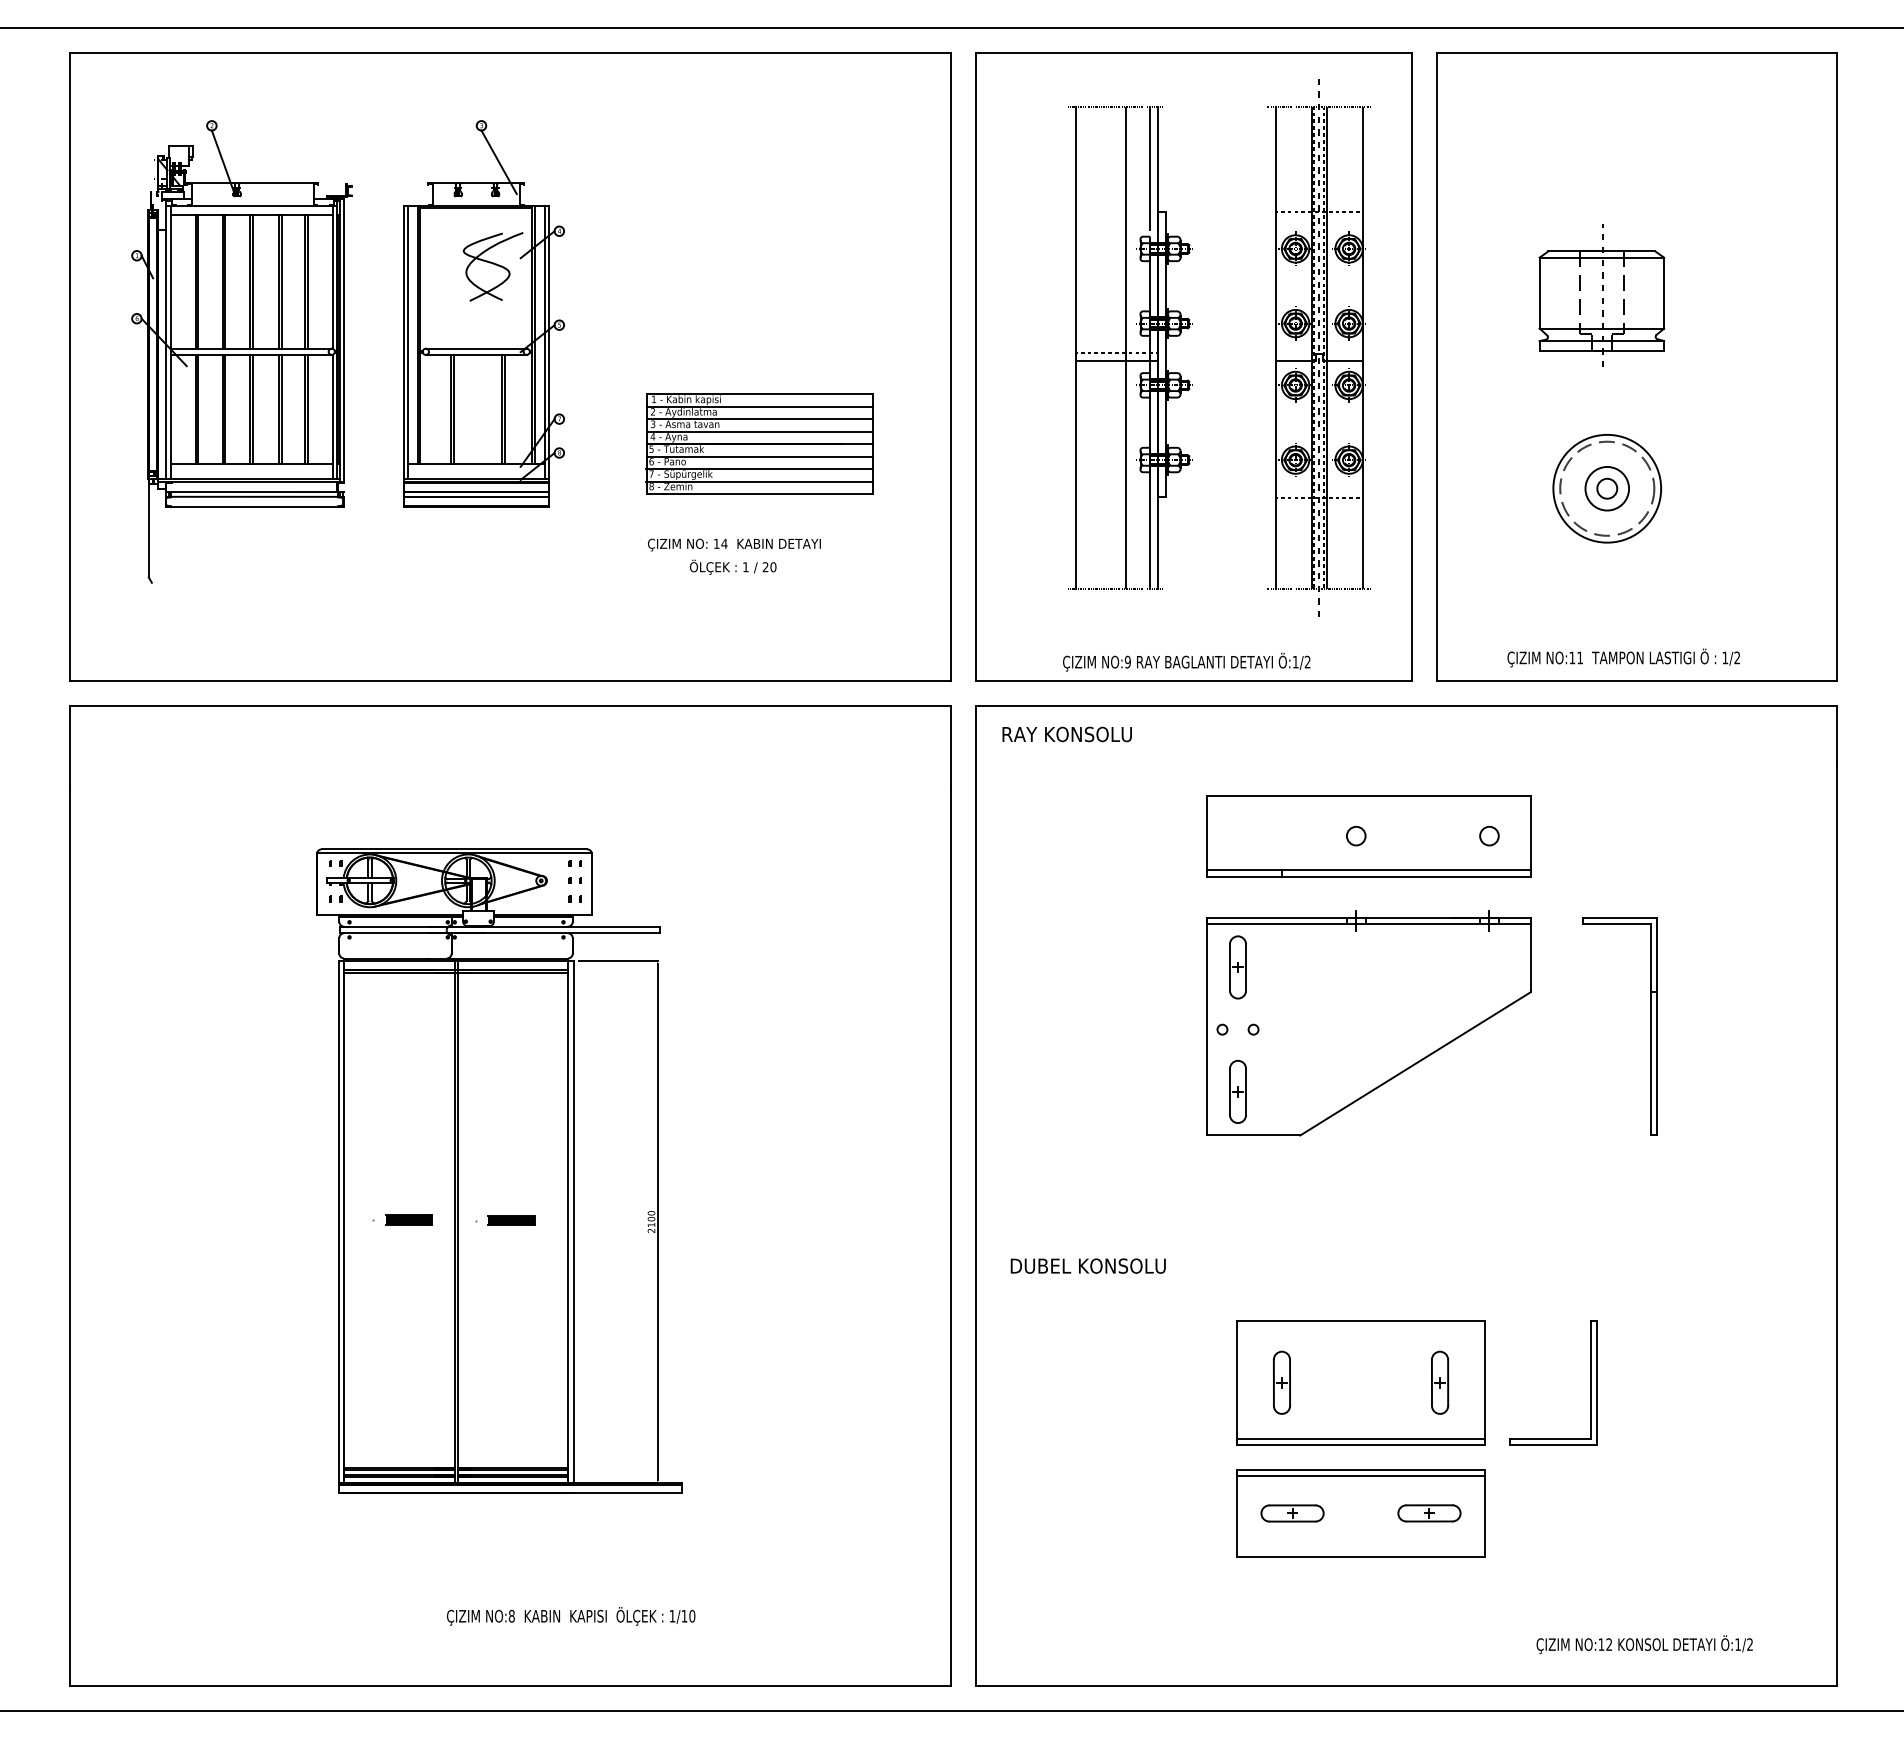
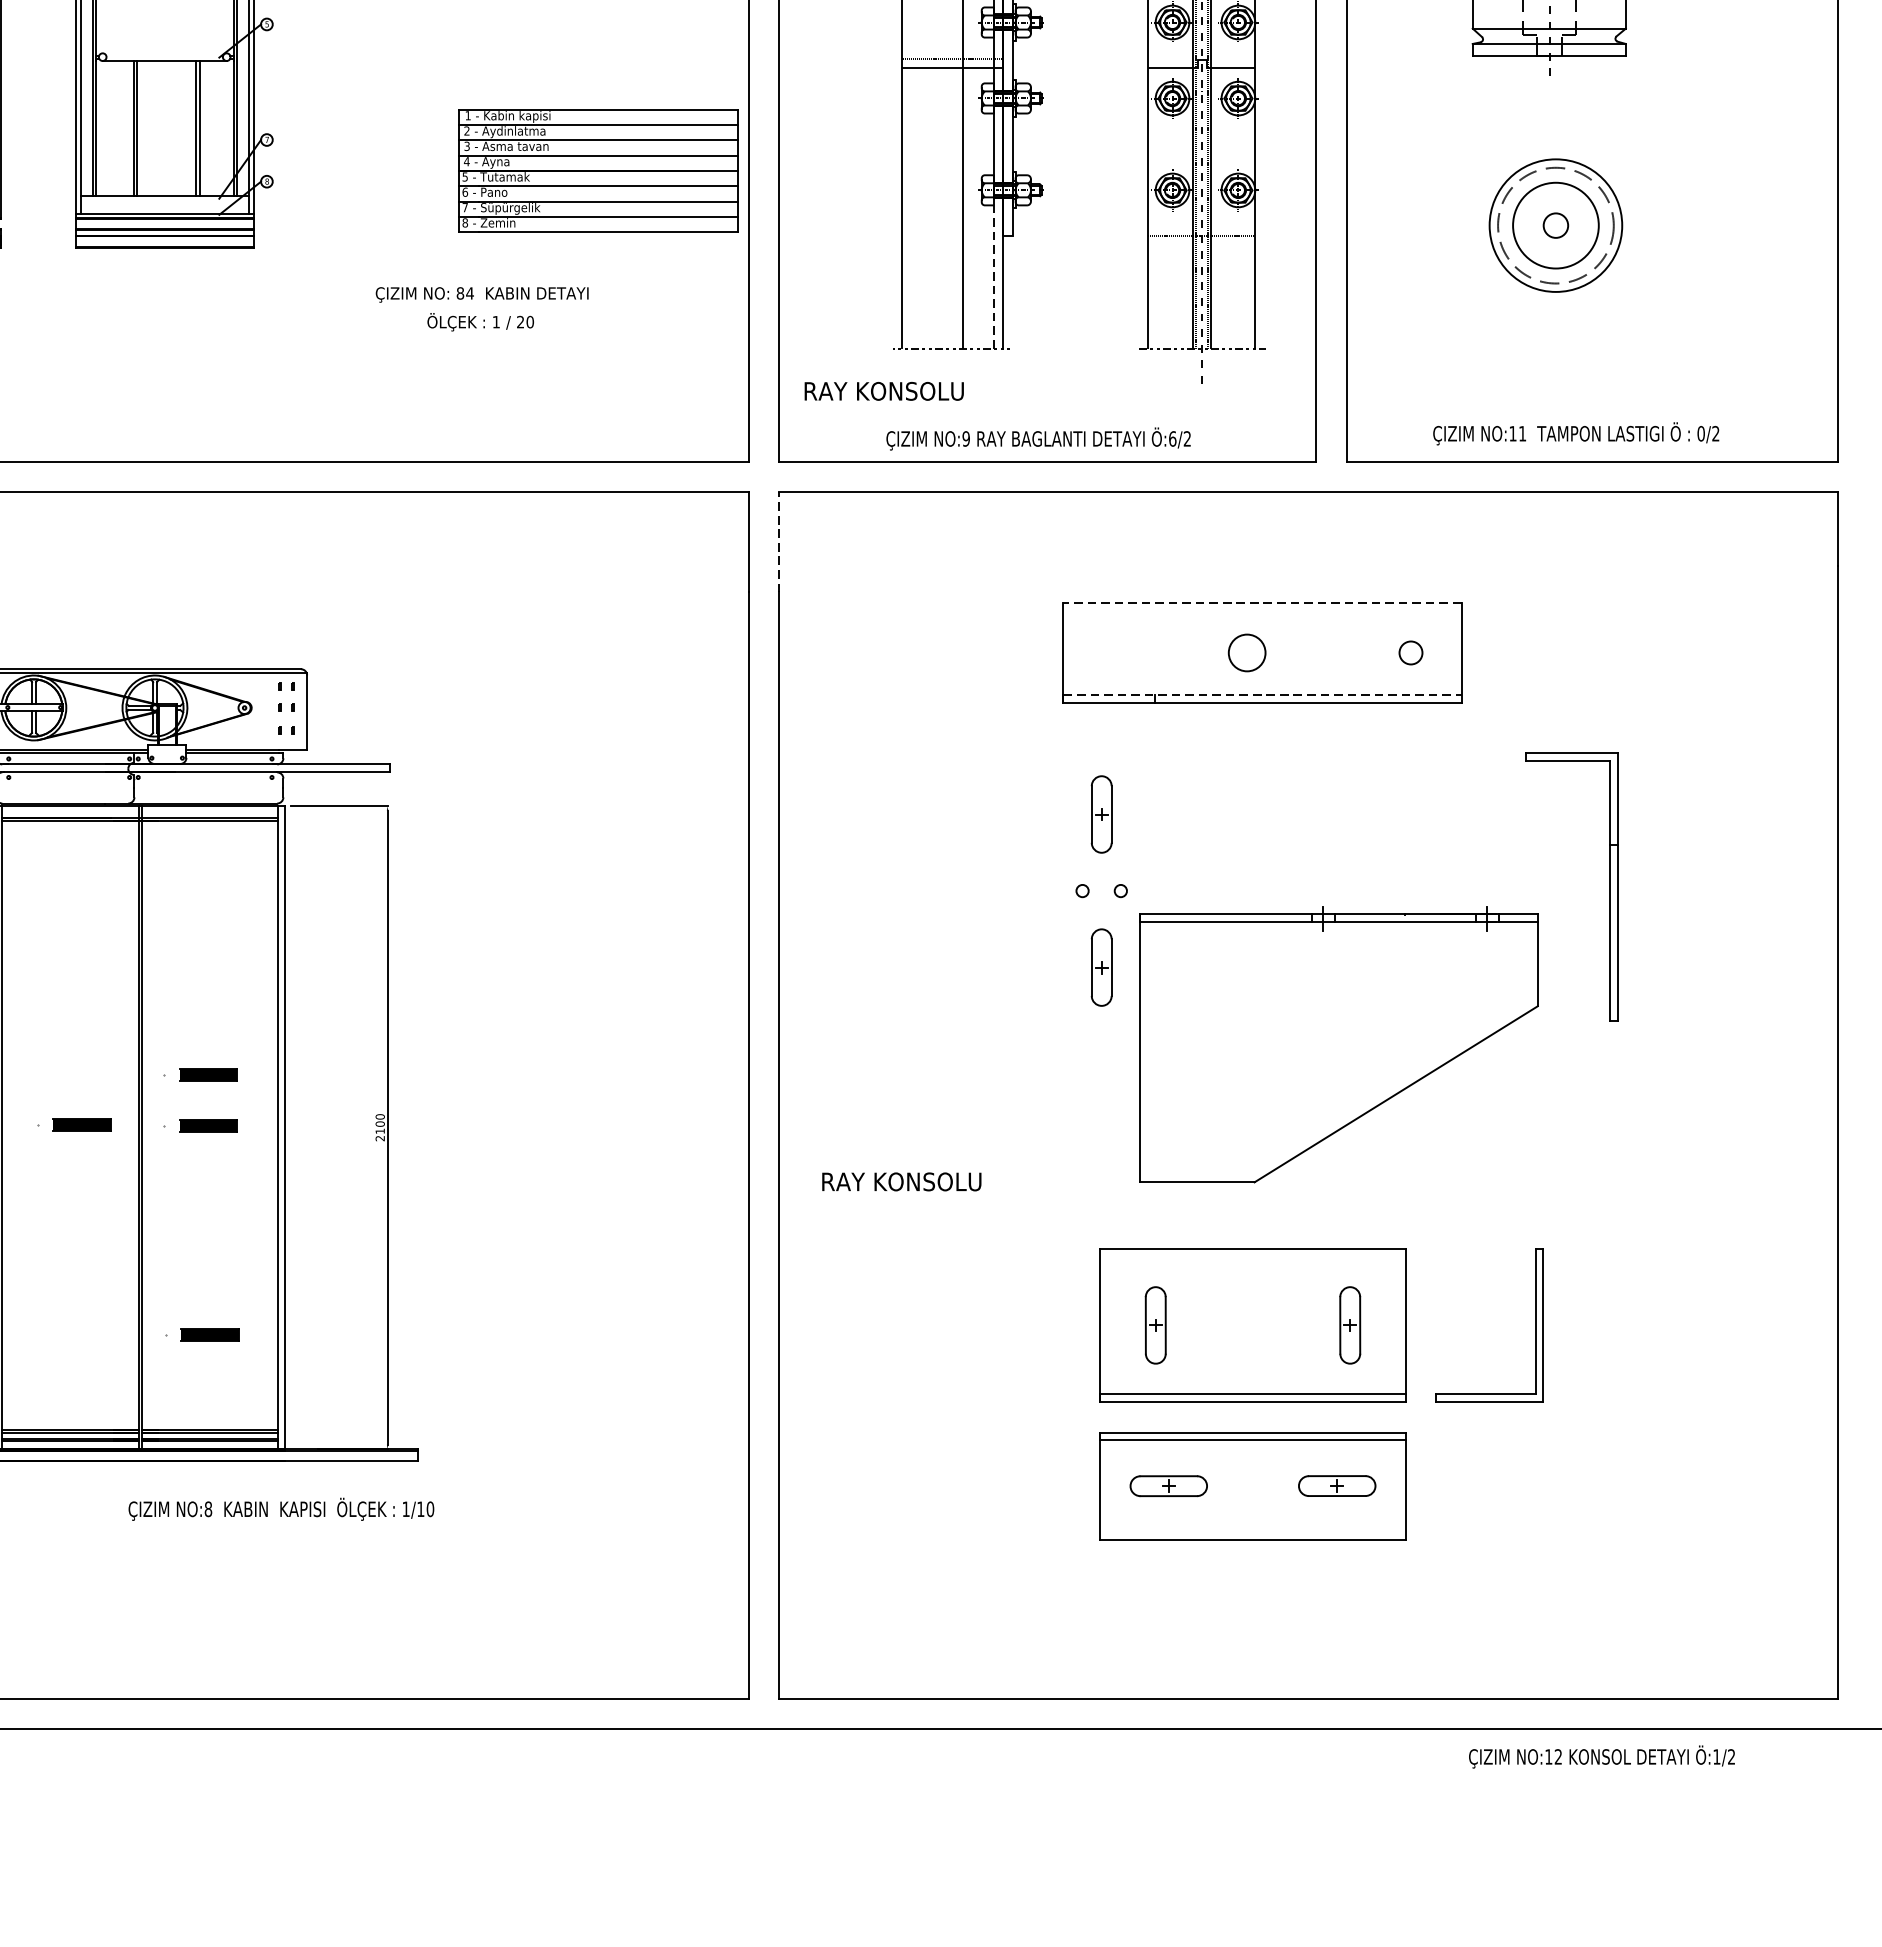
line: (476, 348) -> (164, 53), removed
part: (759, 443) -> (597, 169), moved
circle: (1607, 488) -> (1556, 225), size x1.6
line: (1150, 526) -> (994, 272), solid -> dashed
text: (716, 543) -> (460, 292), 14 -> 84
text: (1725, 657) -> (1701, 433), 1/2 -> 0/2
text: (1295, 661) -> (1172, 438), Ö:1/2 -> Ö:6/2
text: (1066, 734) -> (883, 391), moved
line: (975, 746) -> (778, 542), solid -> dashed
line: (1368, 795) -> (1262, 602), solid -> dashed
circle: (1355, 835) -> (1246, 652), size x1.6
line: (1368, 870) -> (1262, 695), solid -> dashed
part: (1368, 1023) -> (1338, 1044), moved
part: (505, 1179) -> (200, 1075), added
text: (1088, 1265) -> (917, 1181), DUBEL KONSOLU -> RAY KONSOLU
part: (506, 1390) -> (201, 1334), added
text: (571, 1616) -> (281, 1509), moved
text: (1644, 1644) -> (1601, 1756), moved

